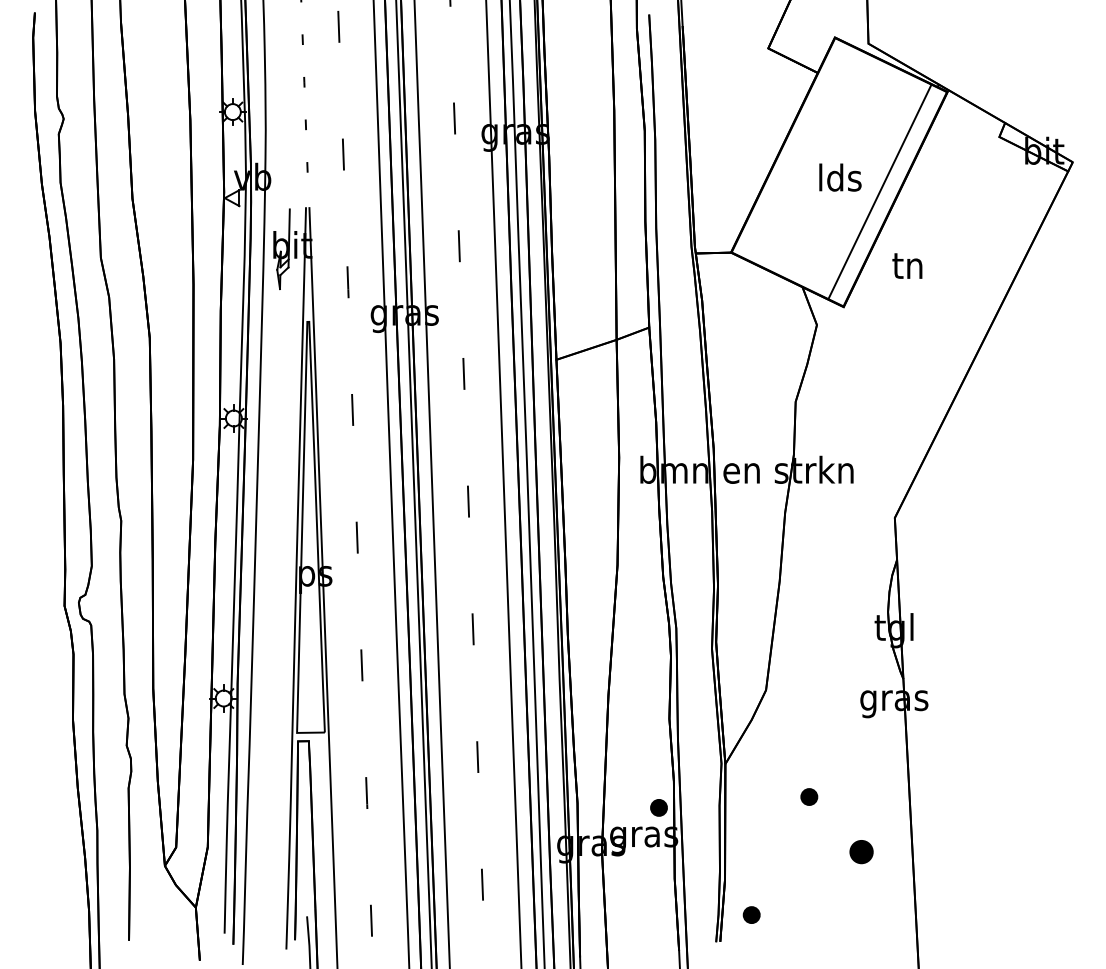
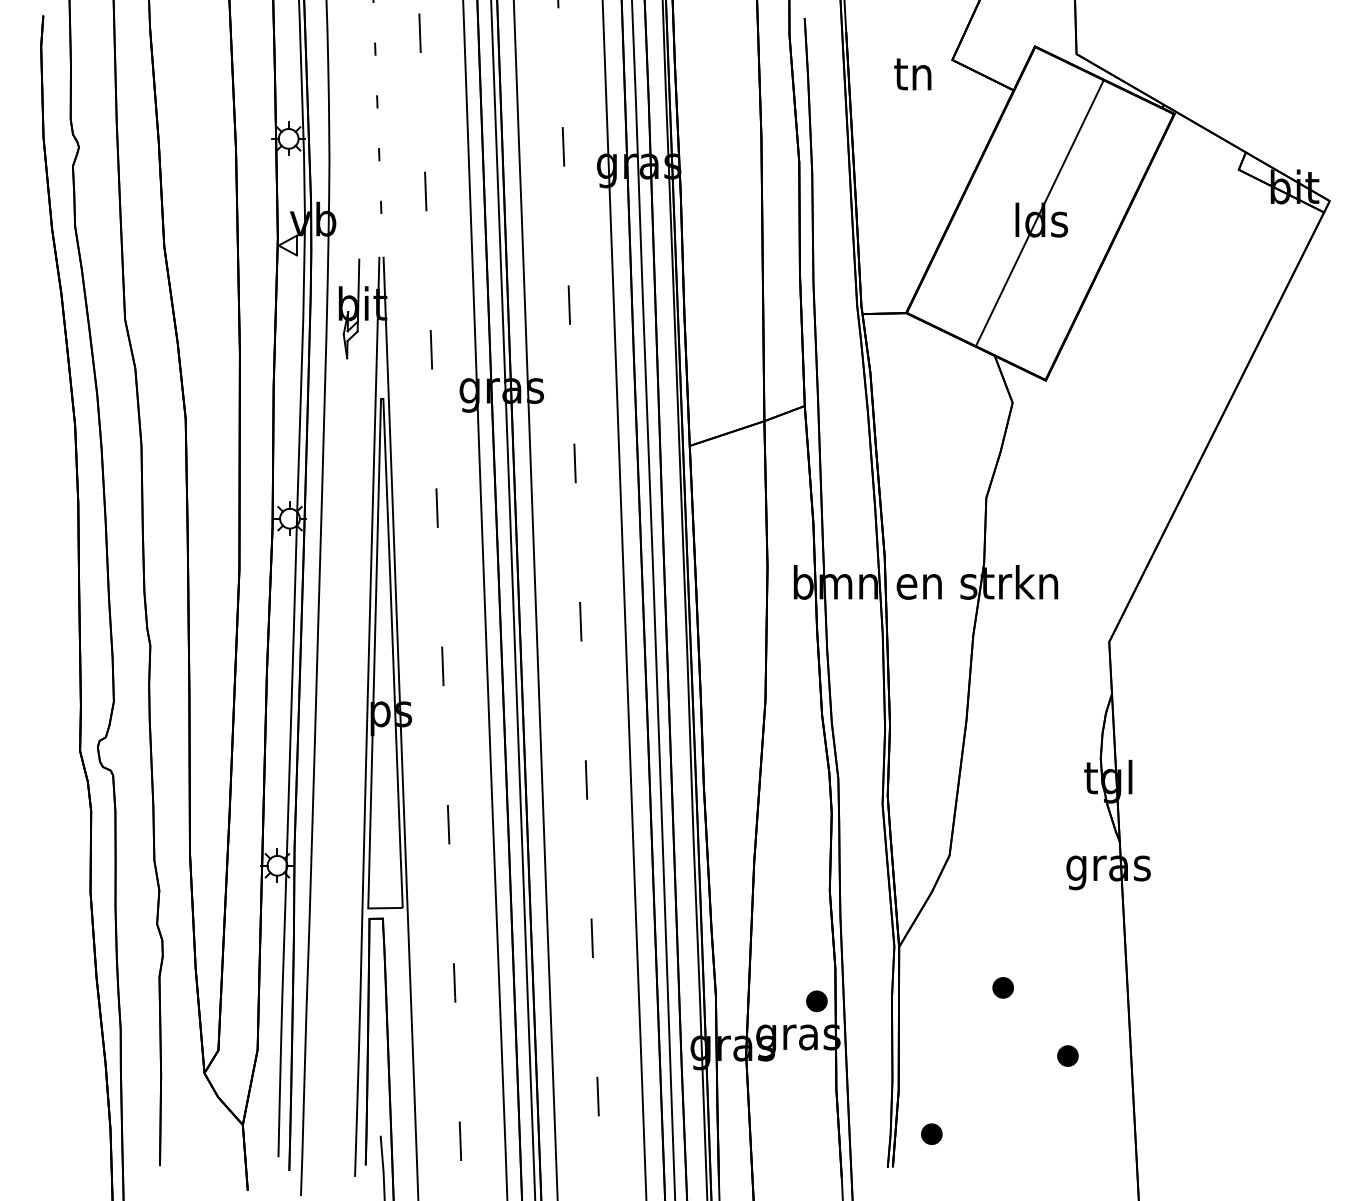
line: (879, 191) -> (1039, 212), moved
text: (907, 265) -> (912, 73), moved
part: (861, 851) -> (1067, 1055), size x0.71

